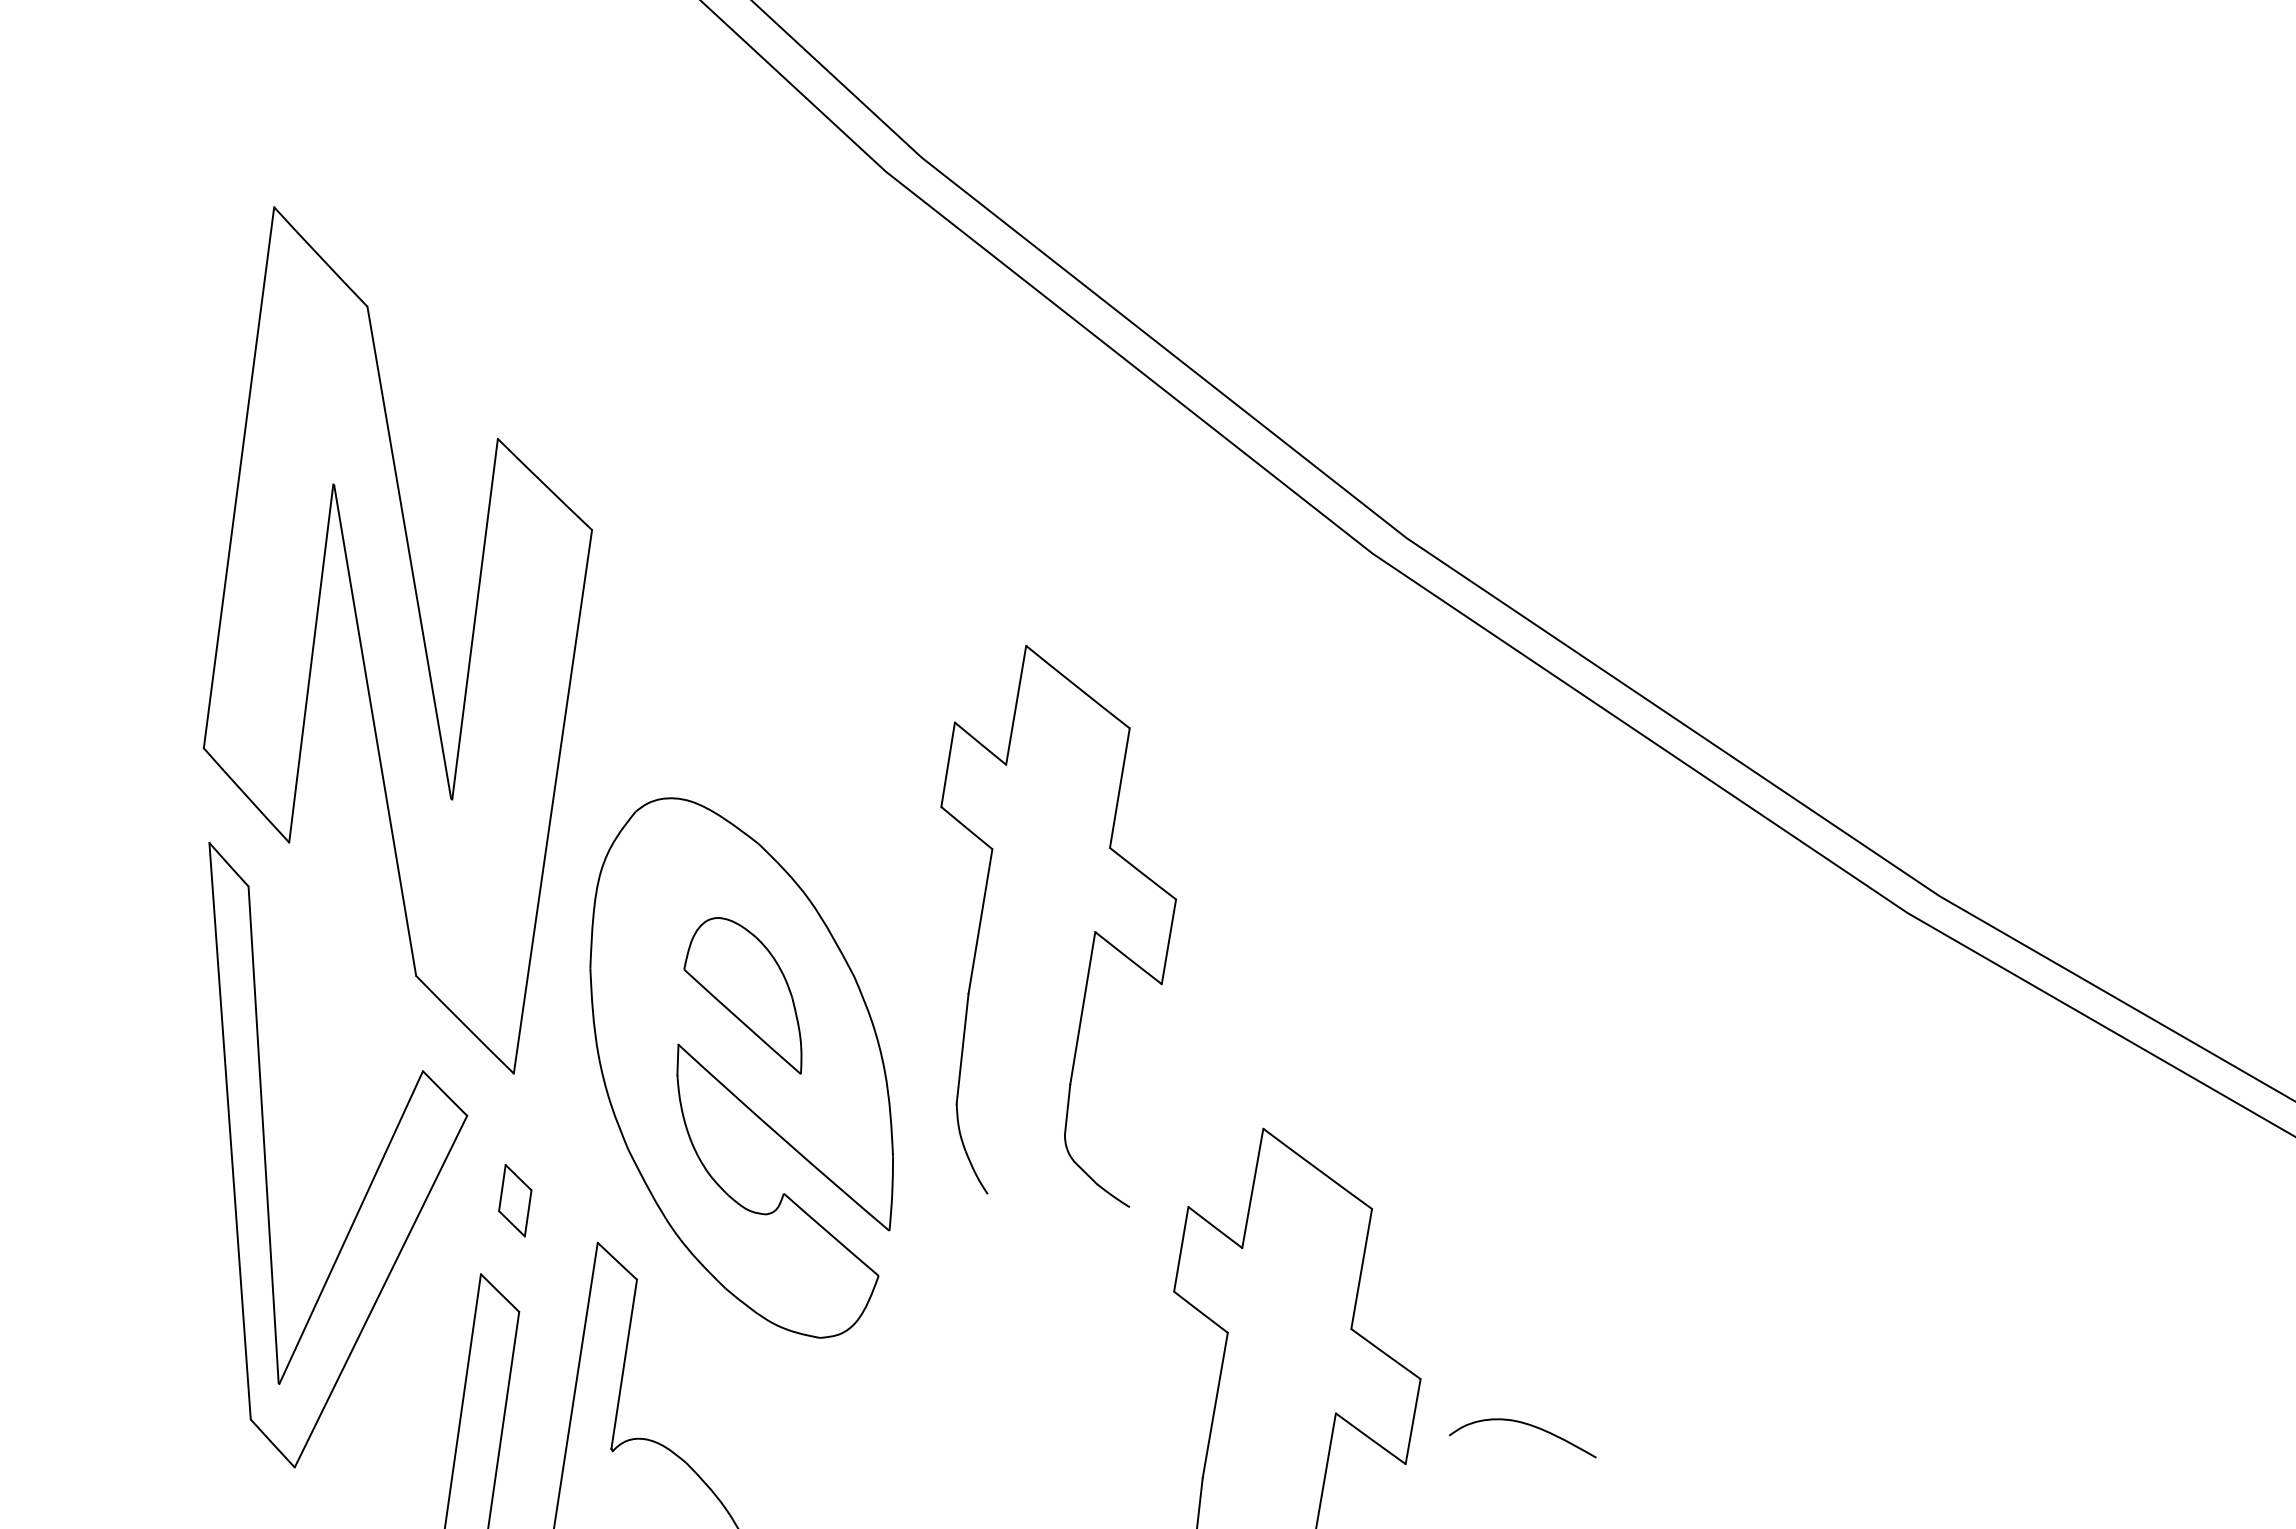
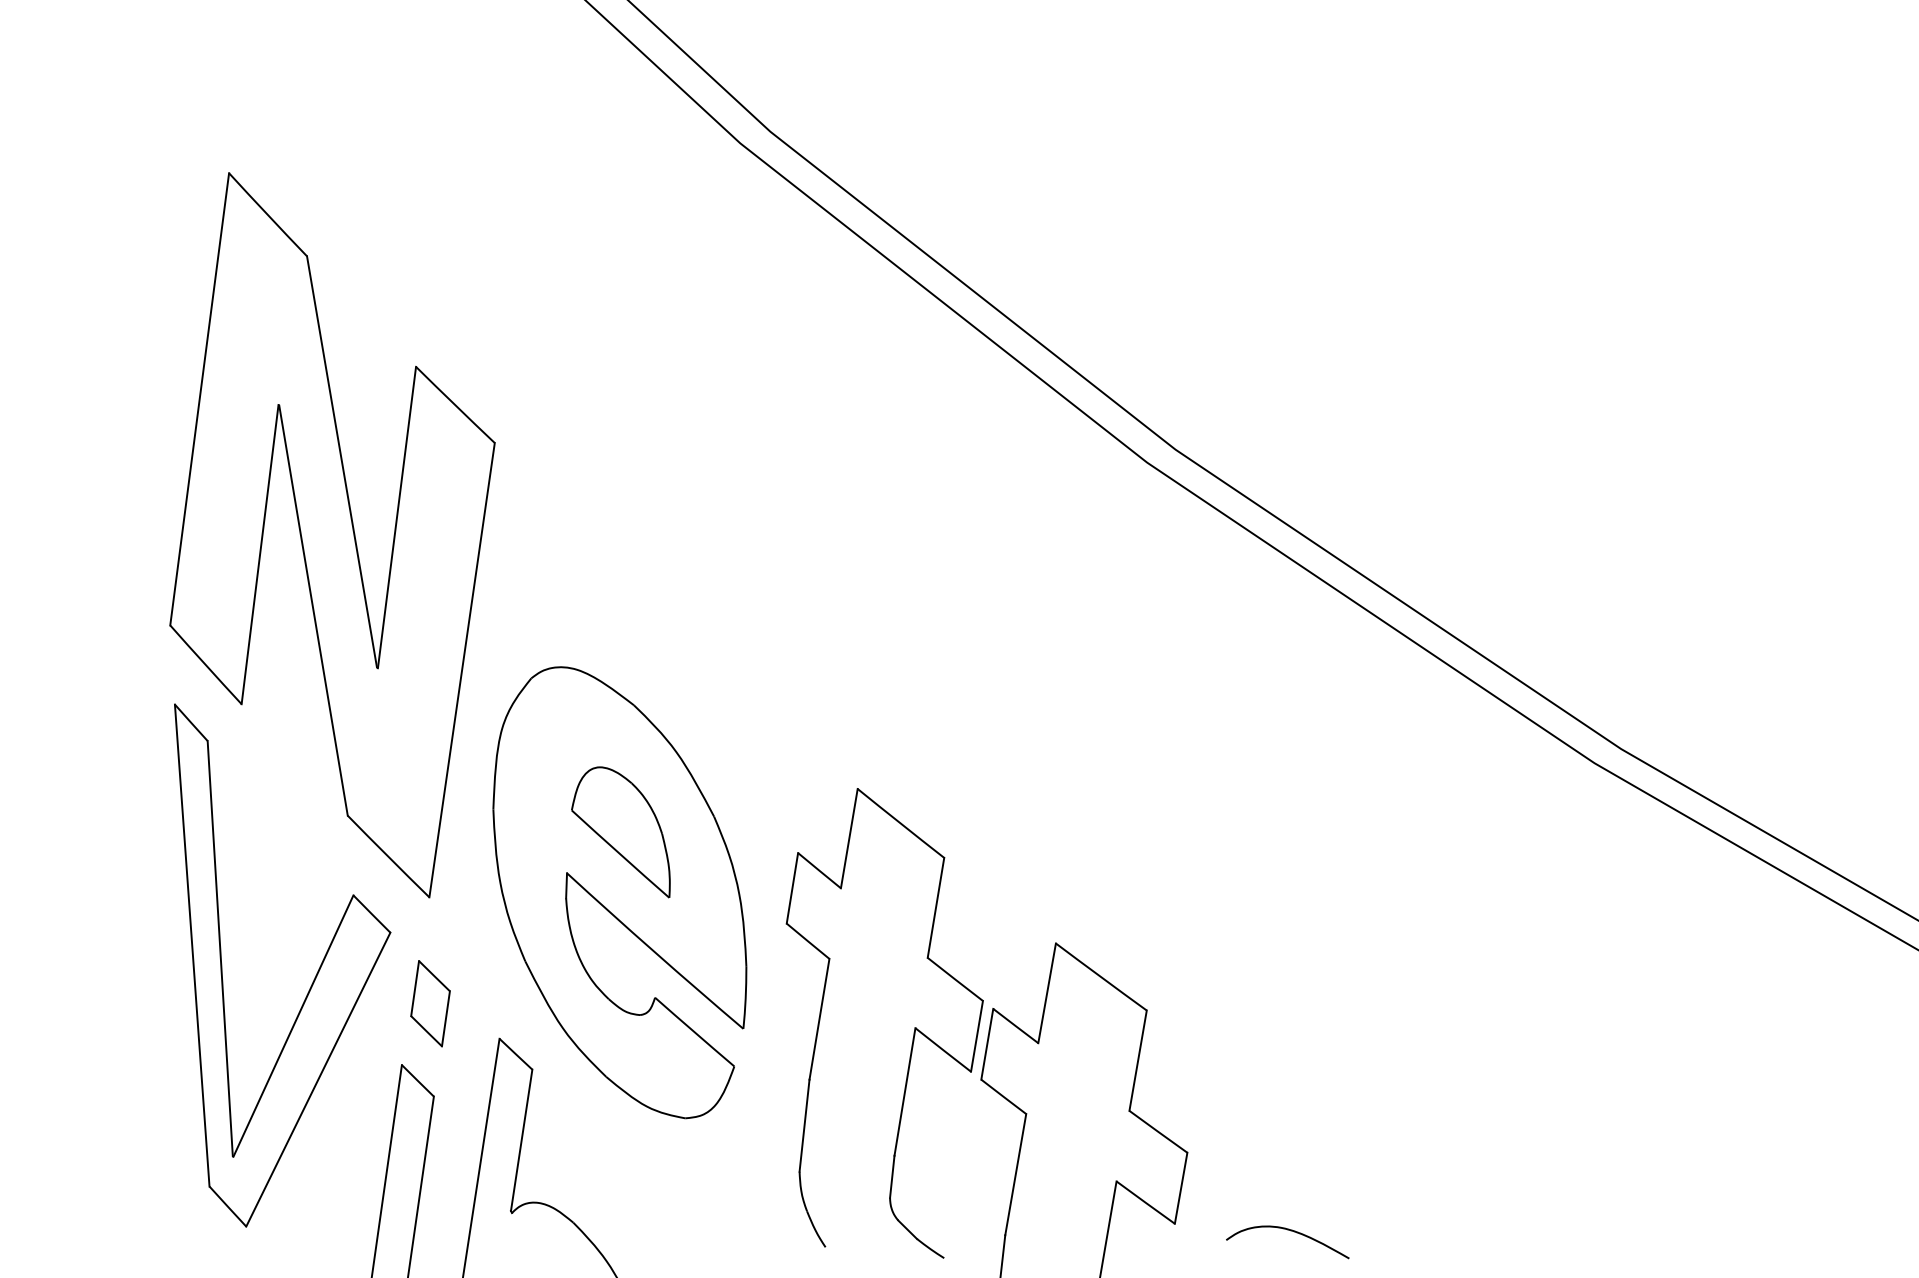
part: (1093, 935) -> (913, 1031), moved
part: (515, 1200) -> (430, 1003), size x1.43
curve: (1527, 1425) -> (1291, 1231), moved

